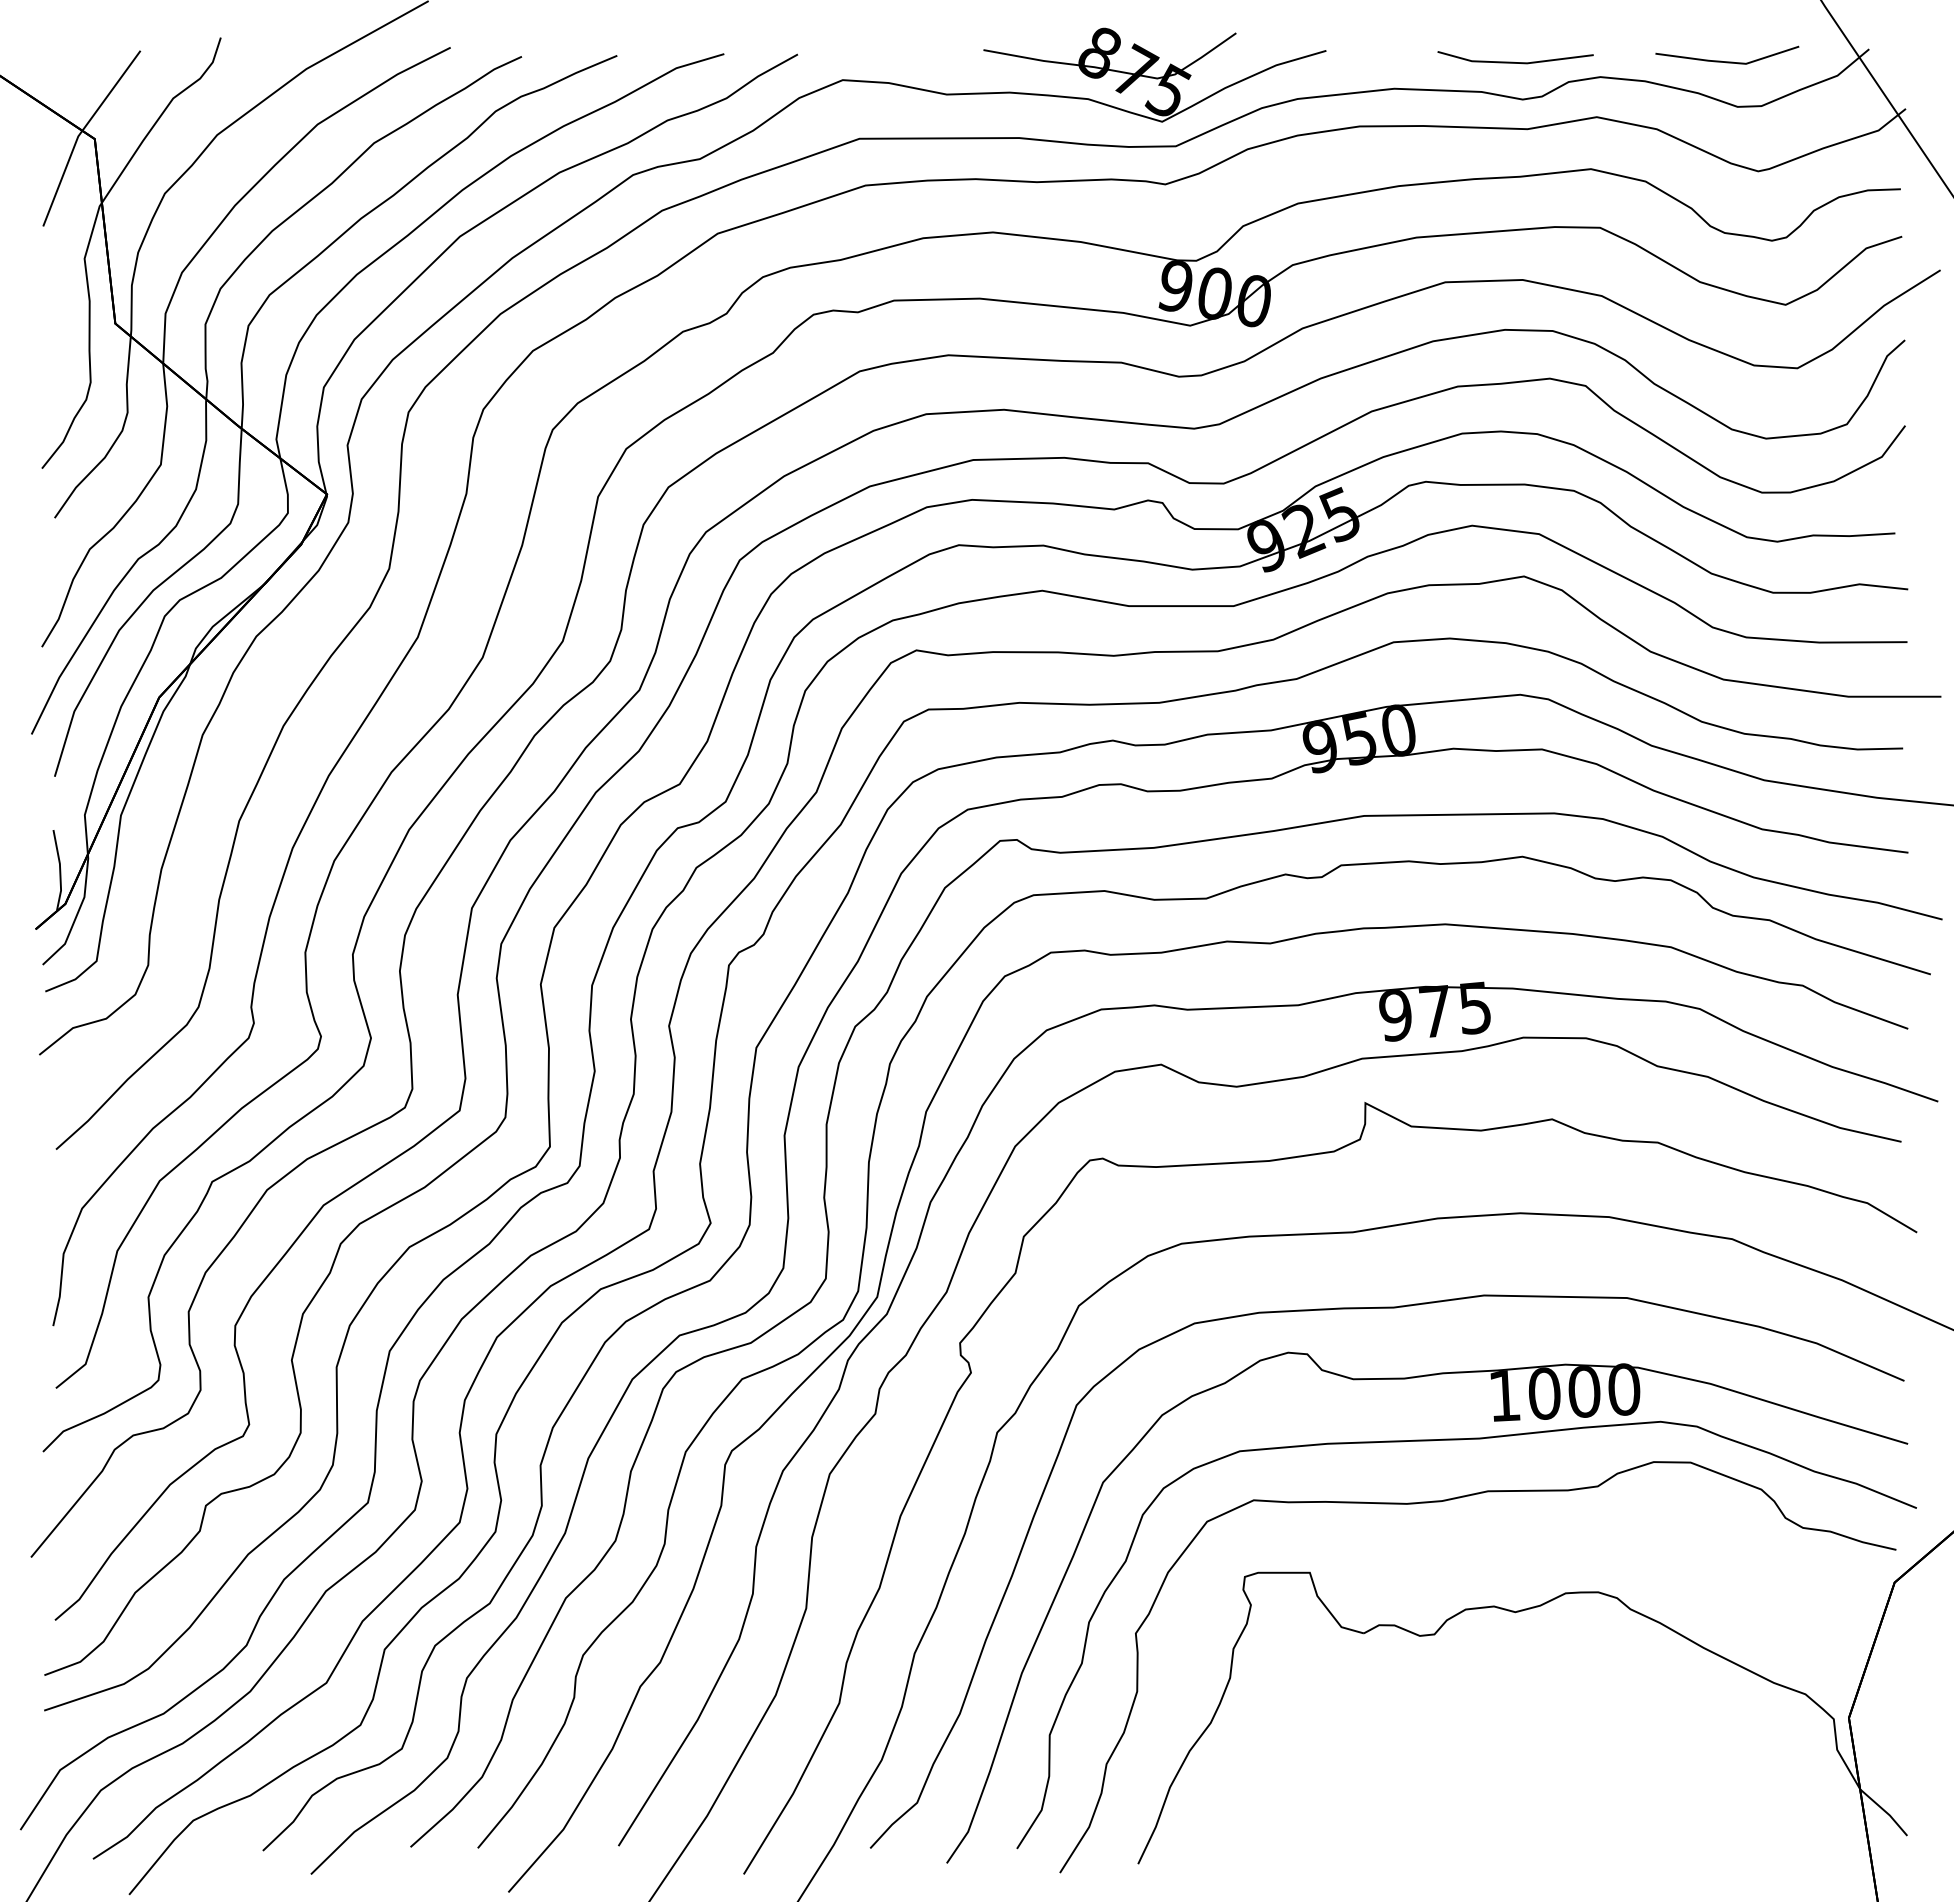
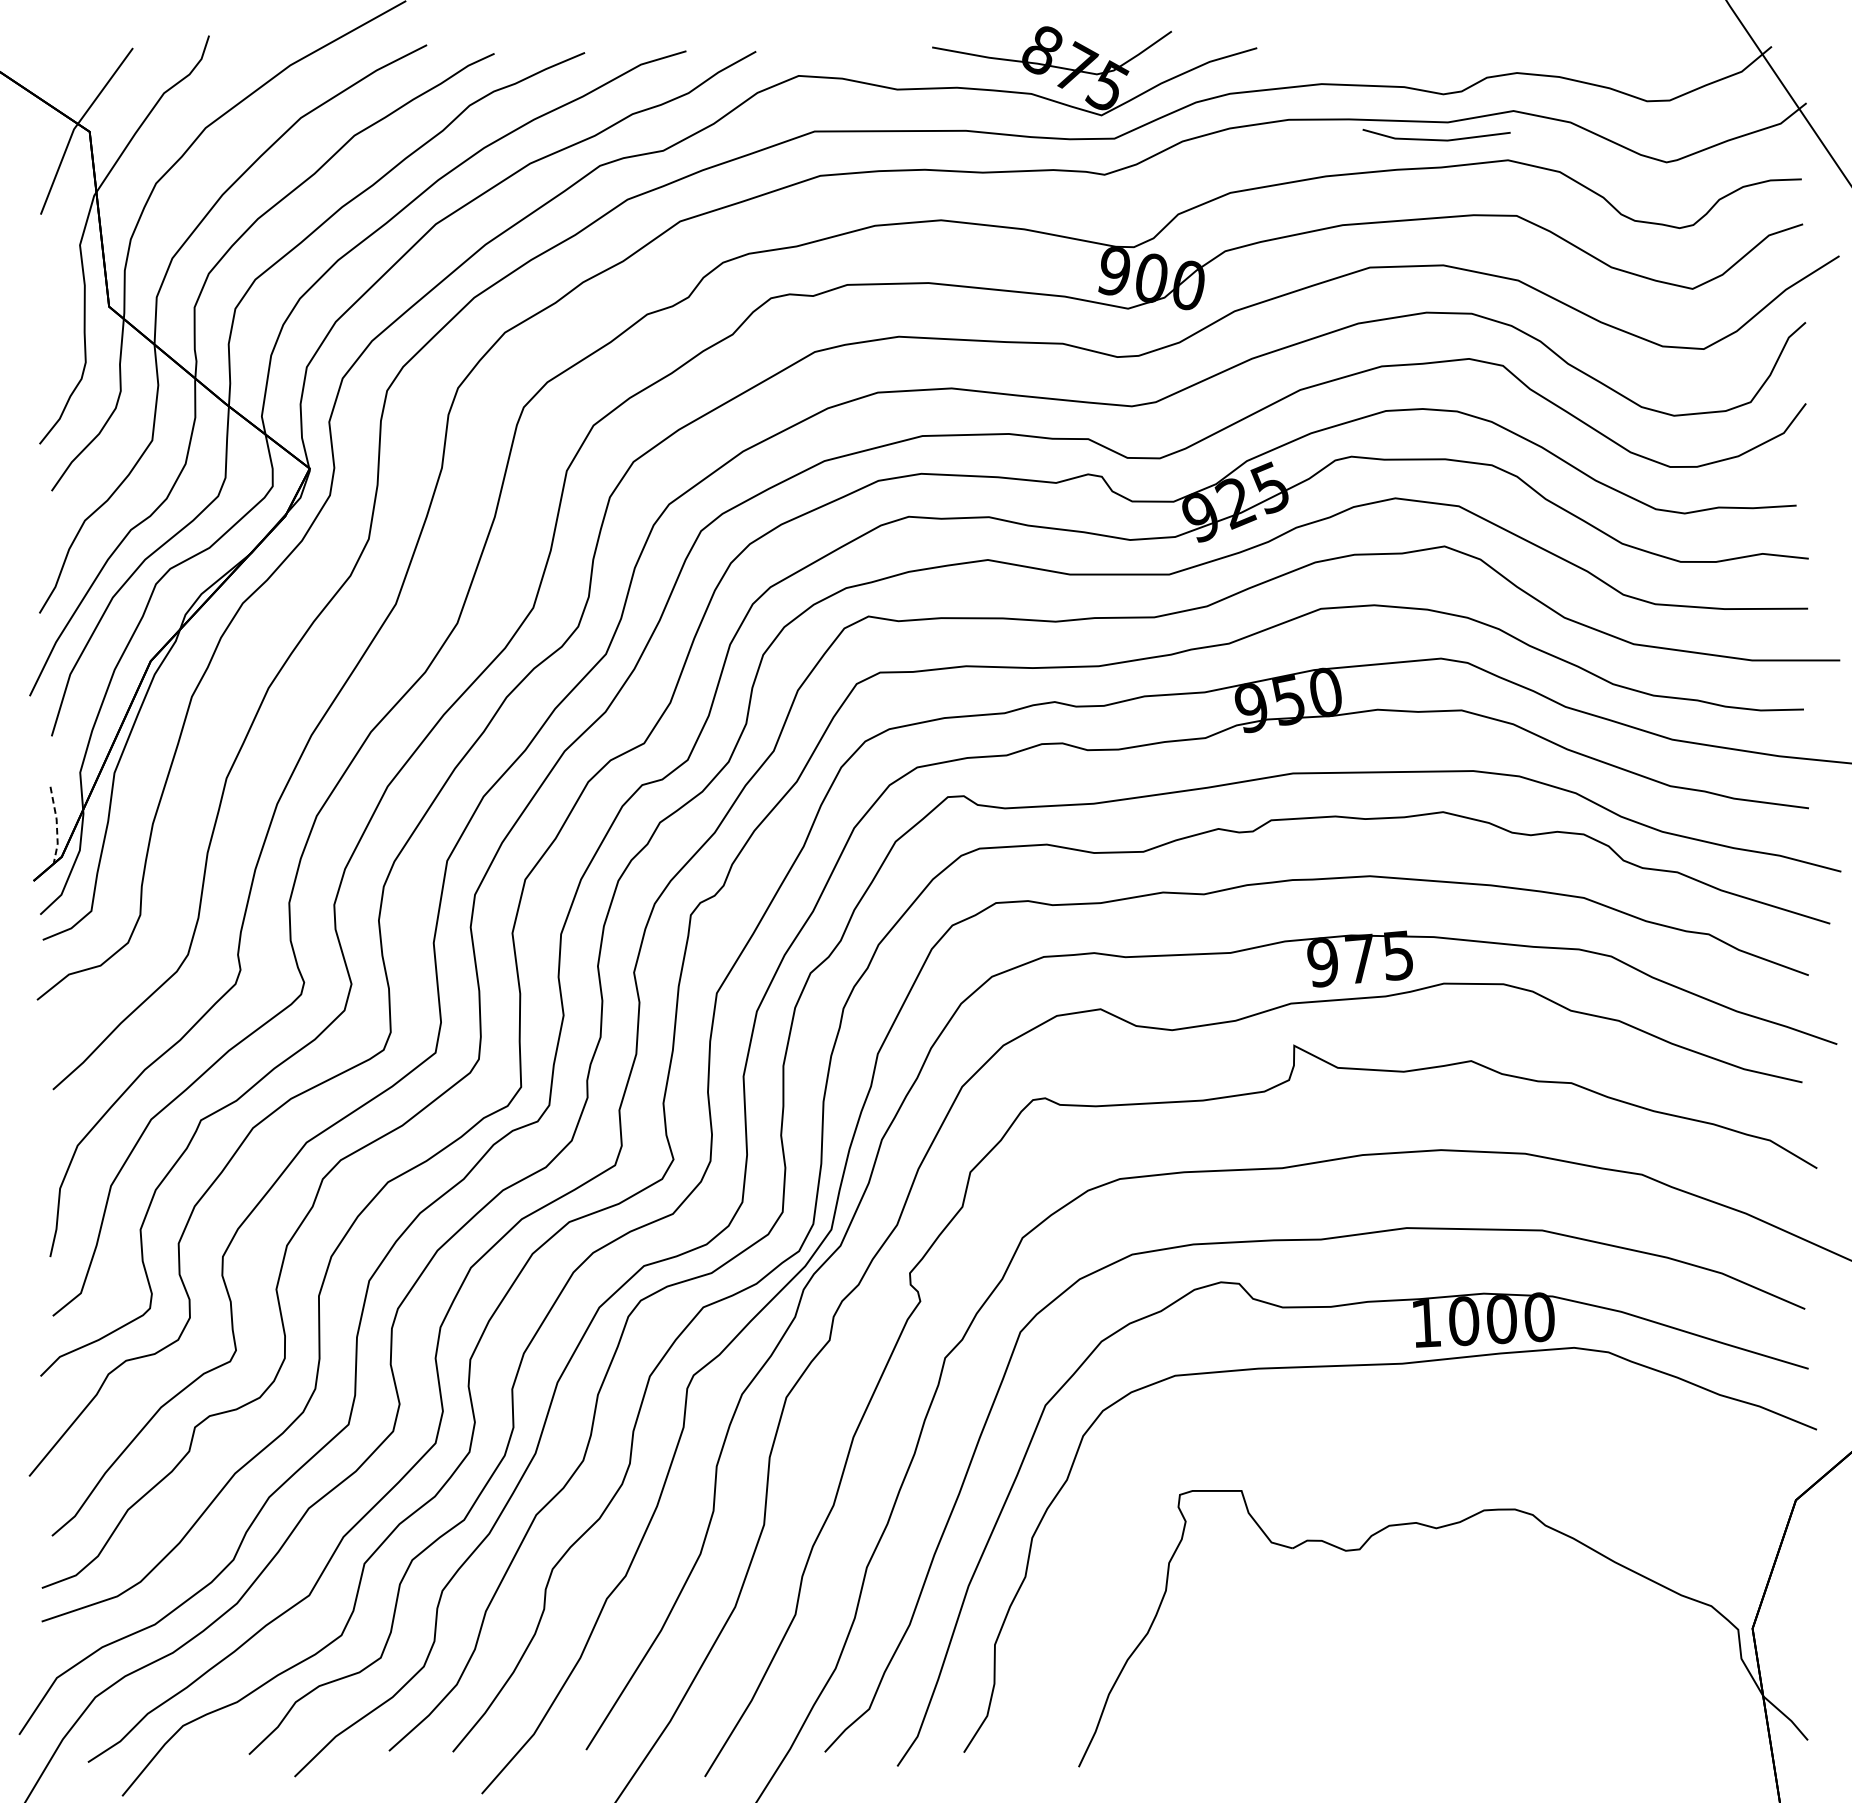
line: (1513, 61) -> (1434, 138), moved
line: (1727, 61) -> (1637, 58), removed
line: (60, 870) -> (57, 825), solid -> dashed
curve: (1445, 1501) -> (1370, 1423), removed

